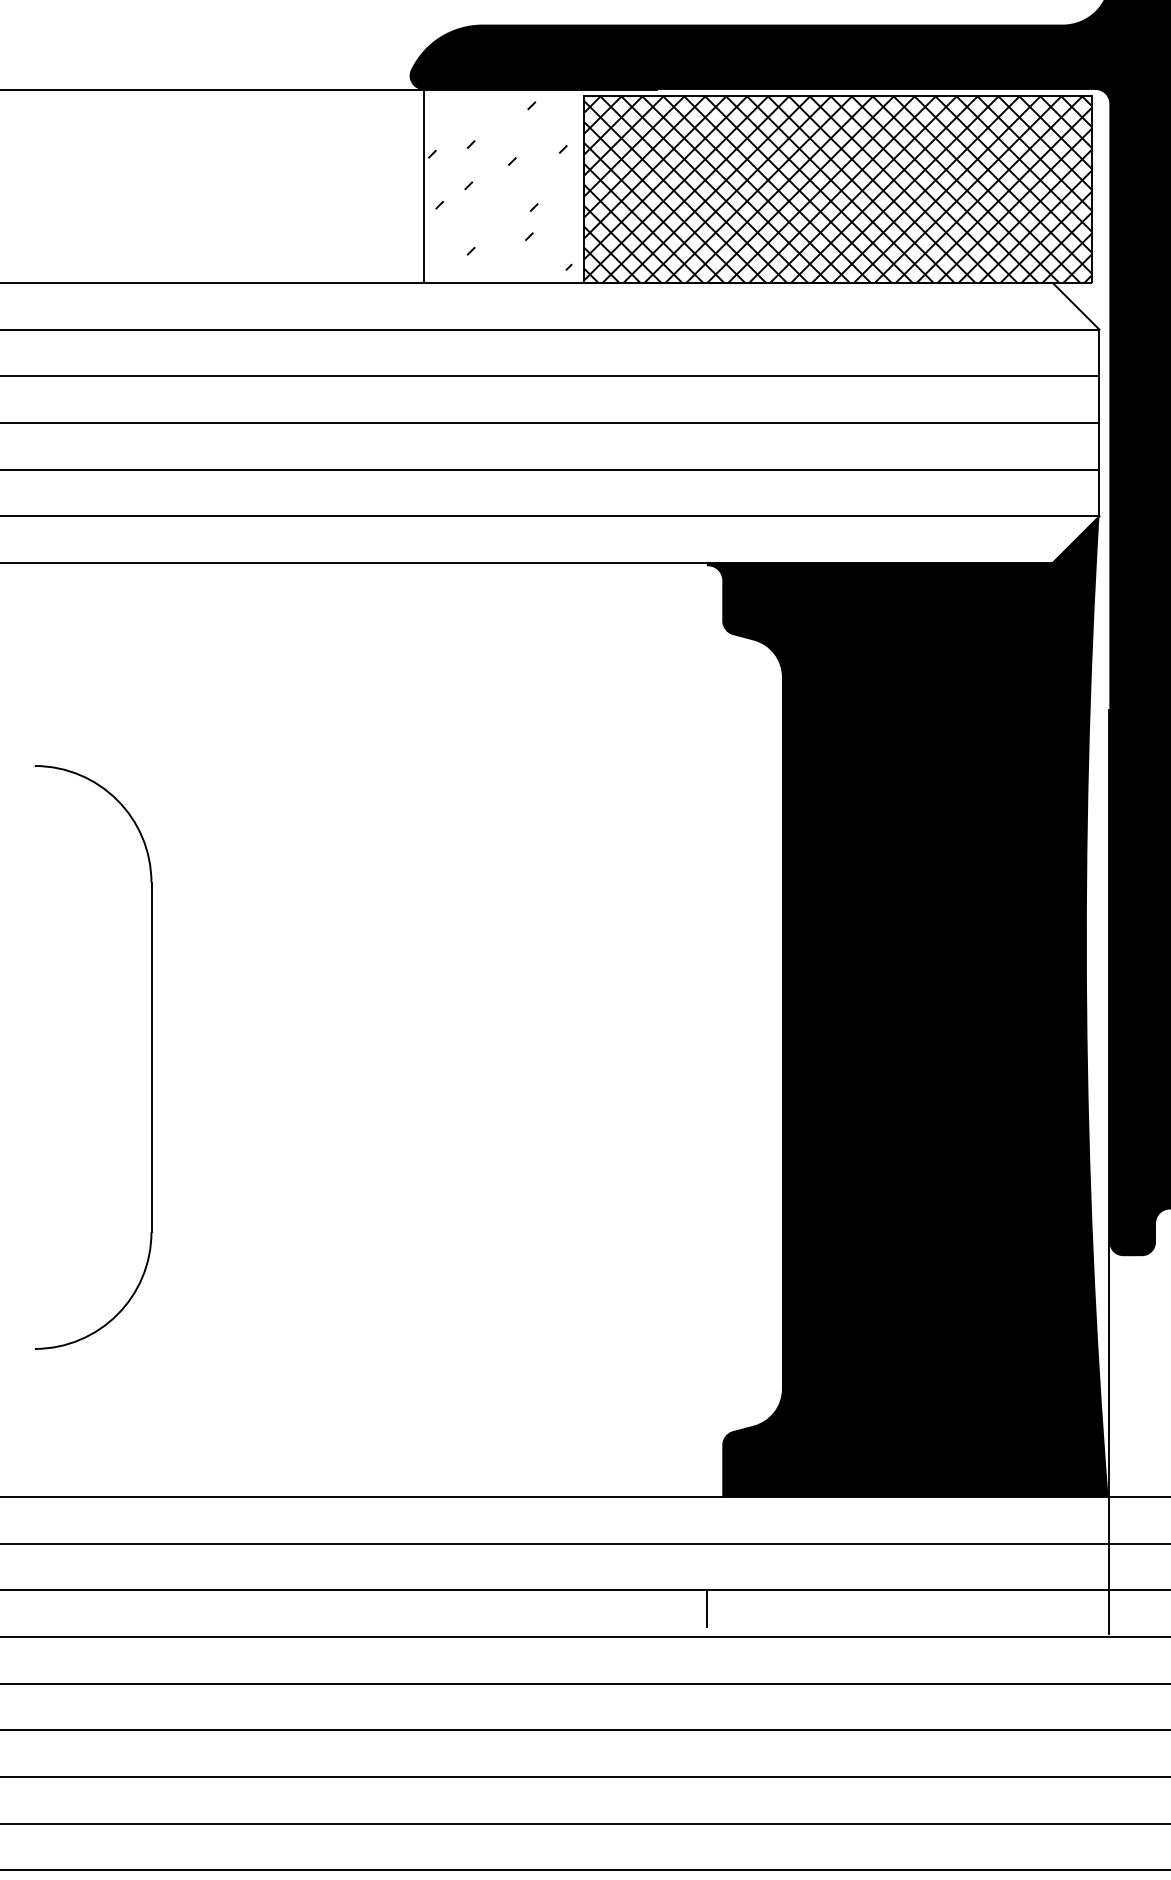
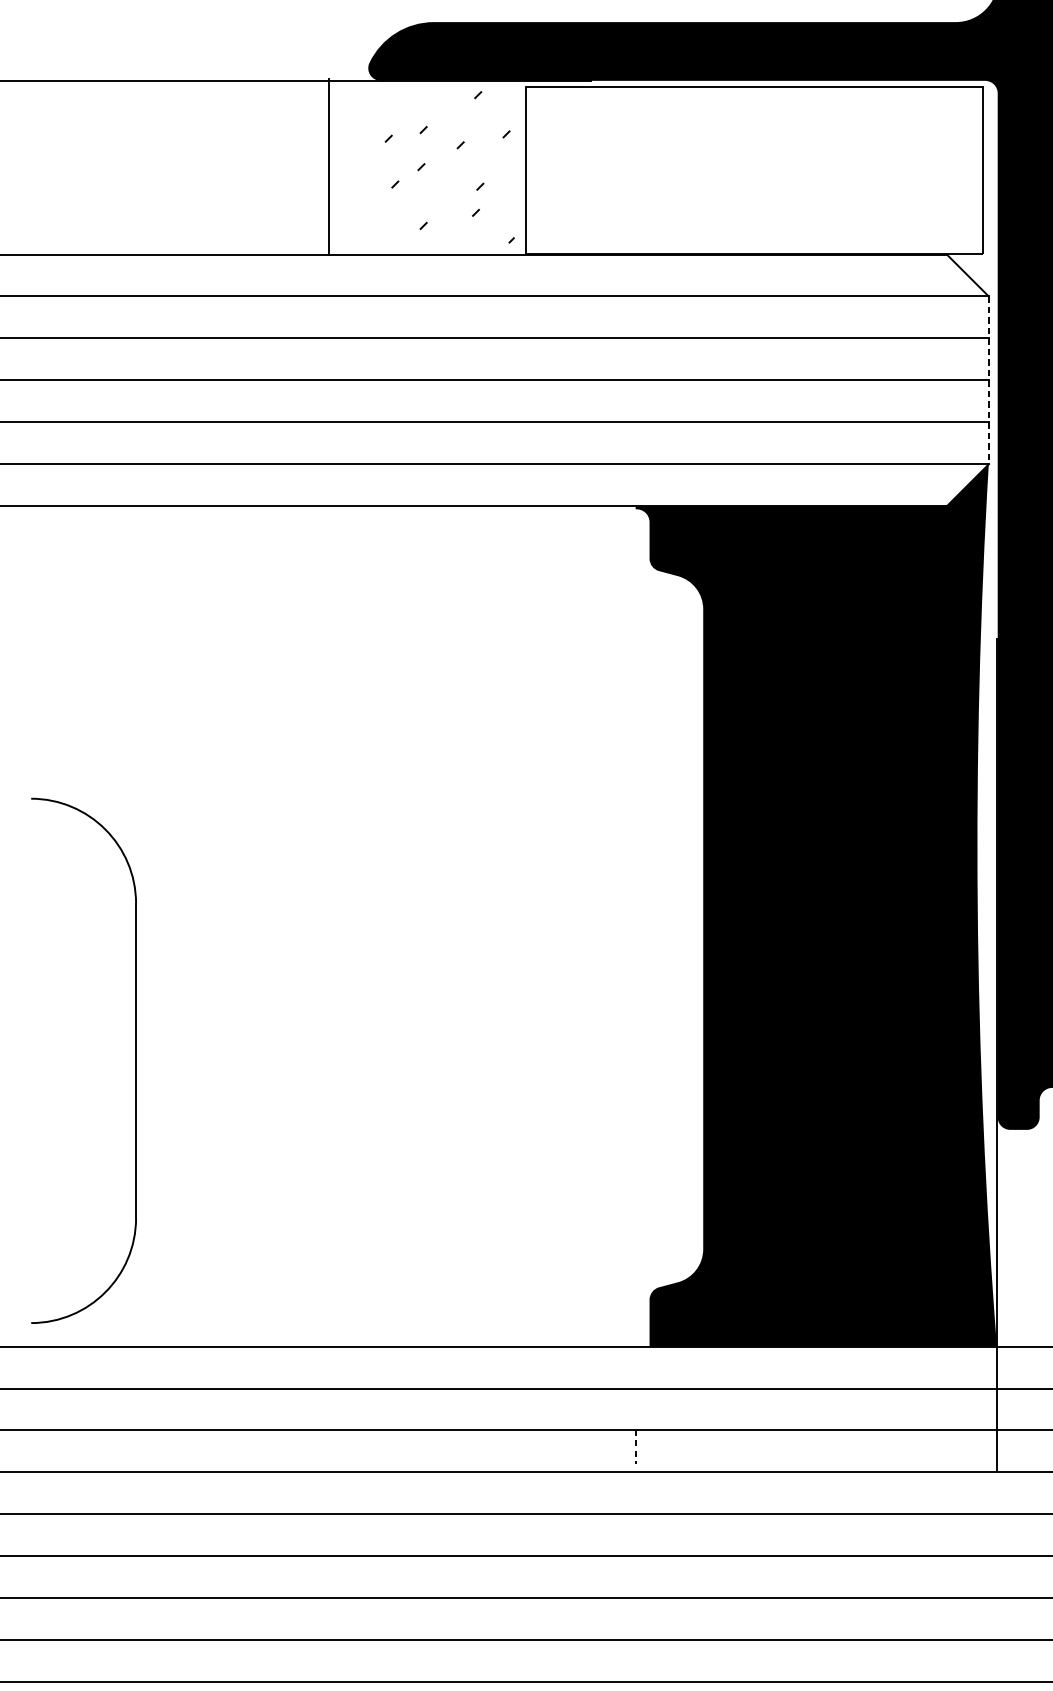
line: (423, 185) -> (328, 166), moved
hatch: (838, 189) -> (754, 170), removed
line: (1099, 423) -> (988, 380), solid -> dashed
part: (151, 1057) -> (136, 1060), moved
line: (707, 1609) -> (636, 1447), solid -> dashed

